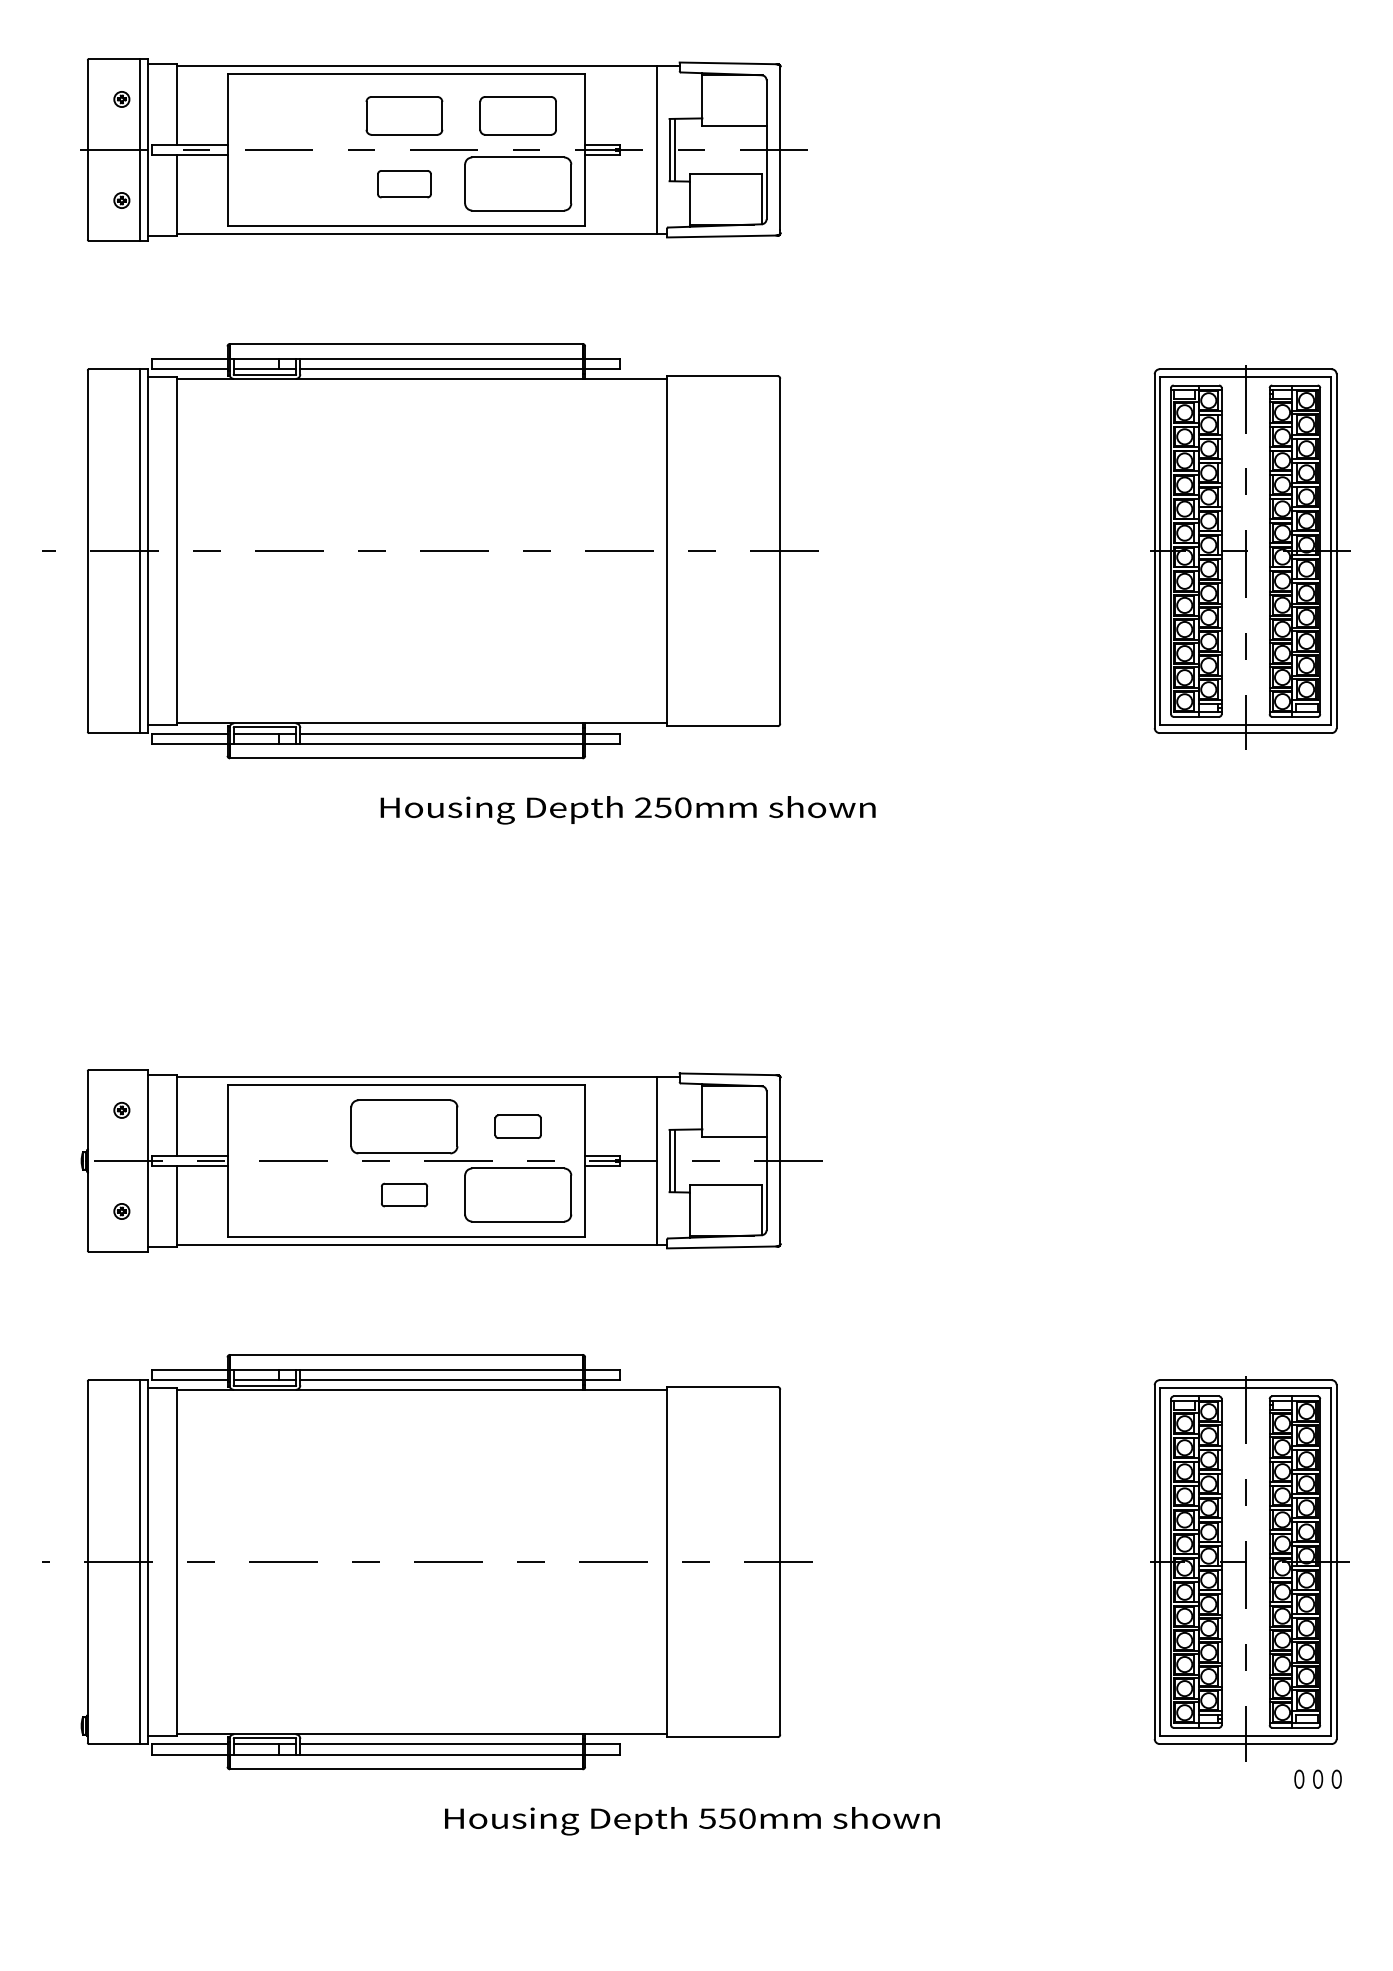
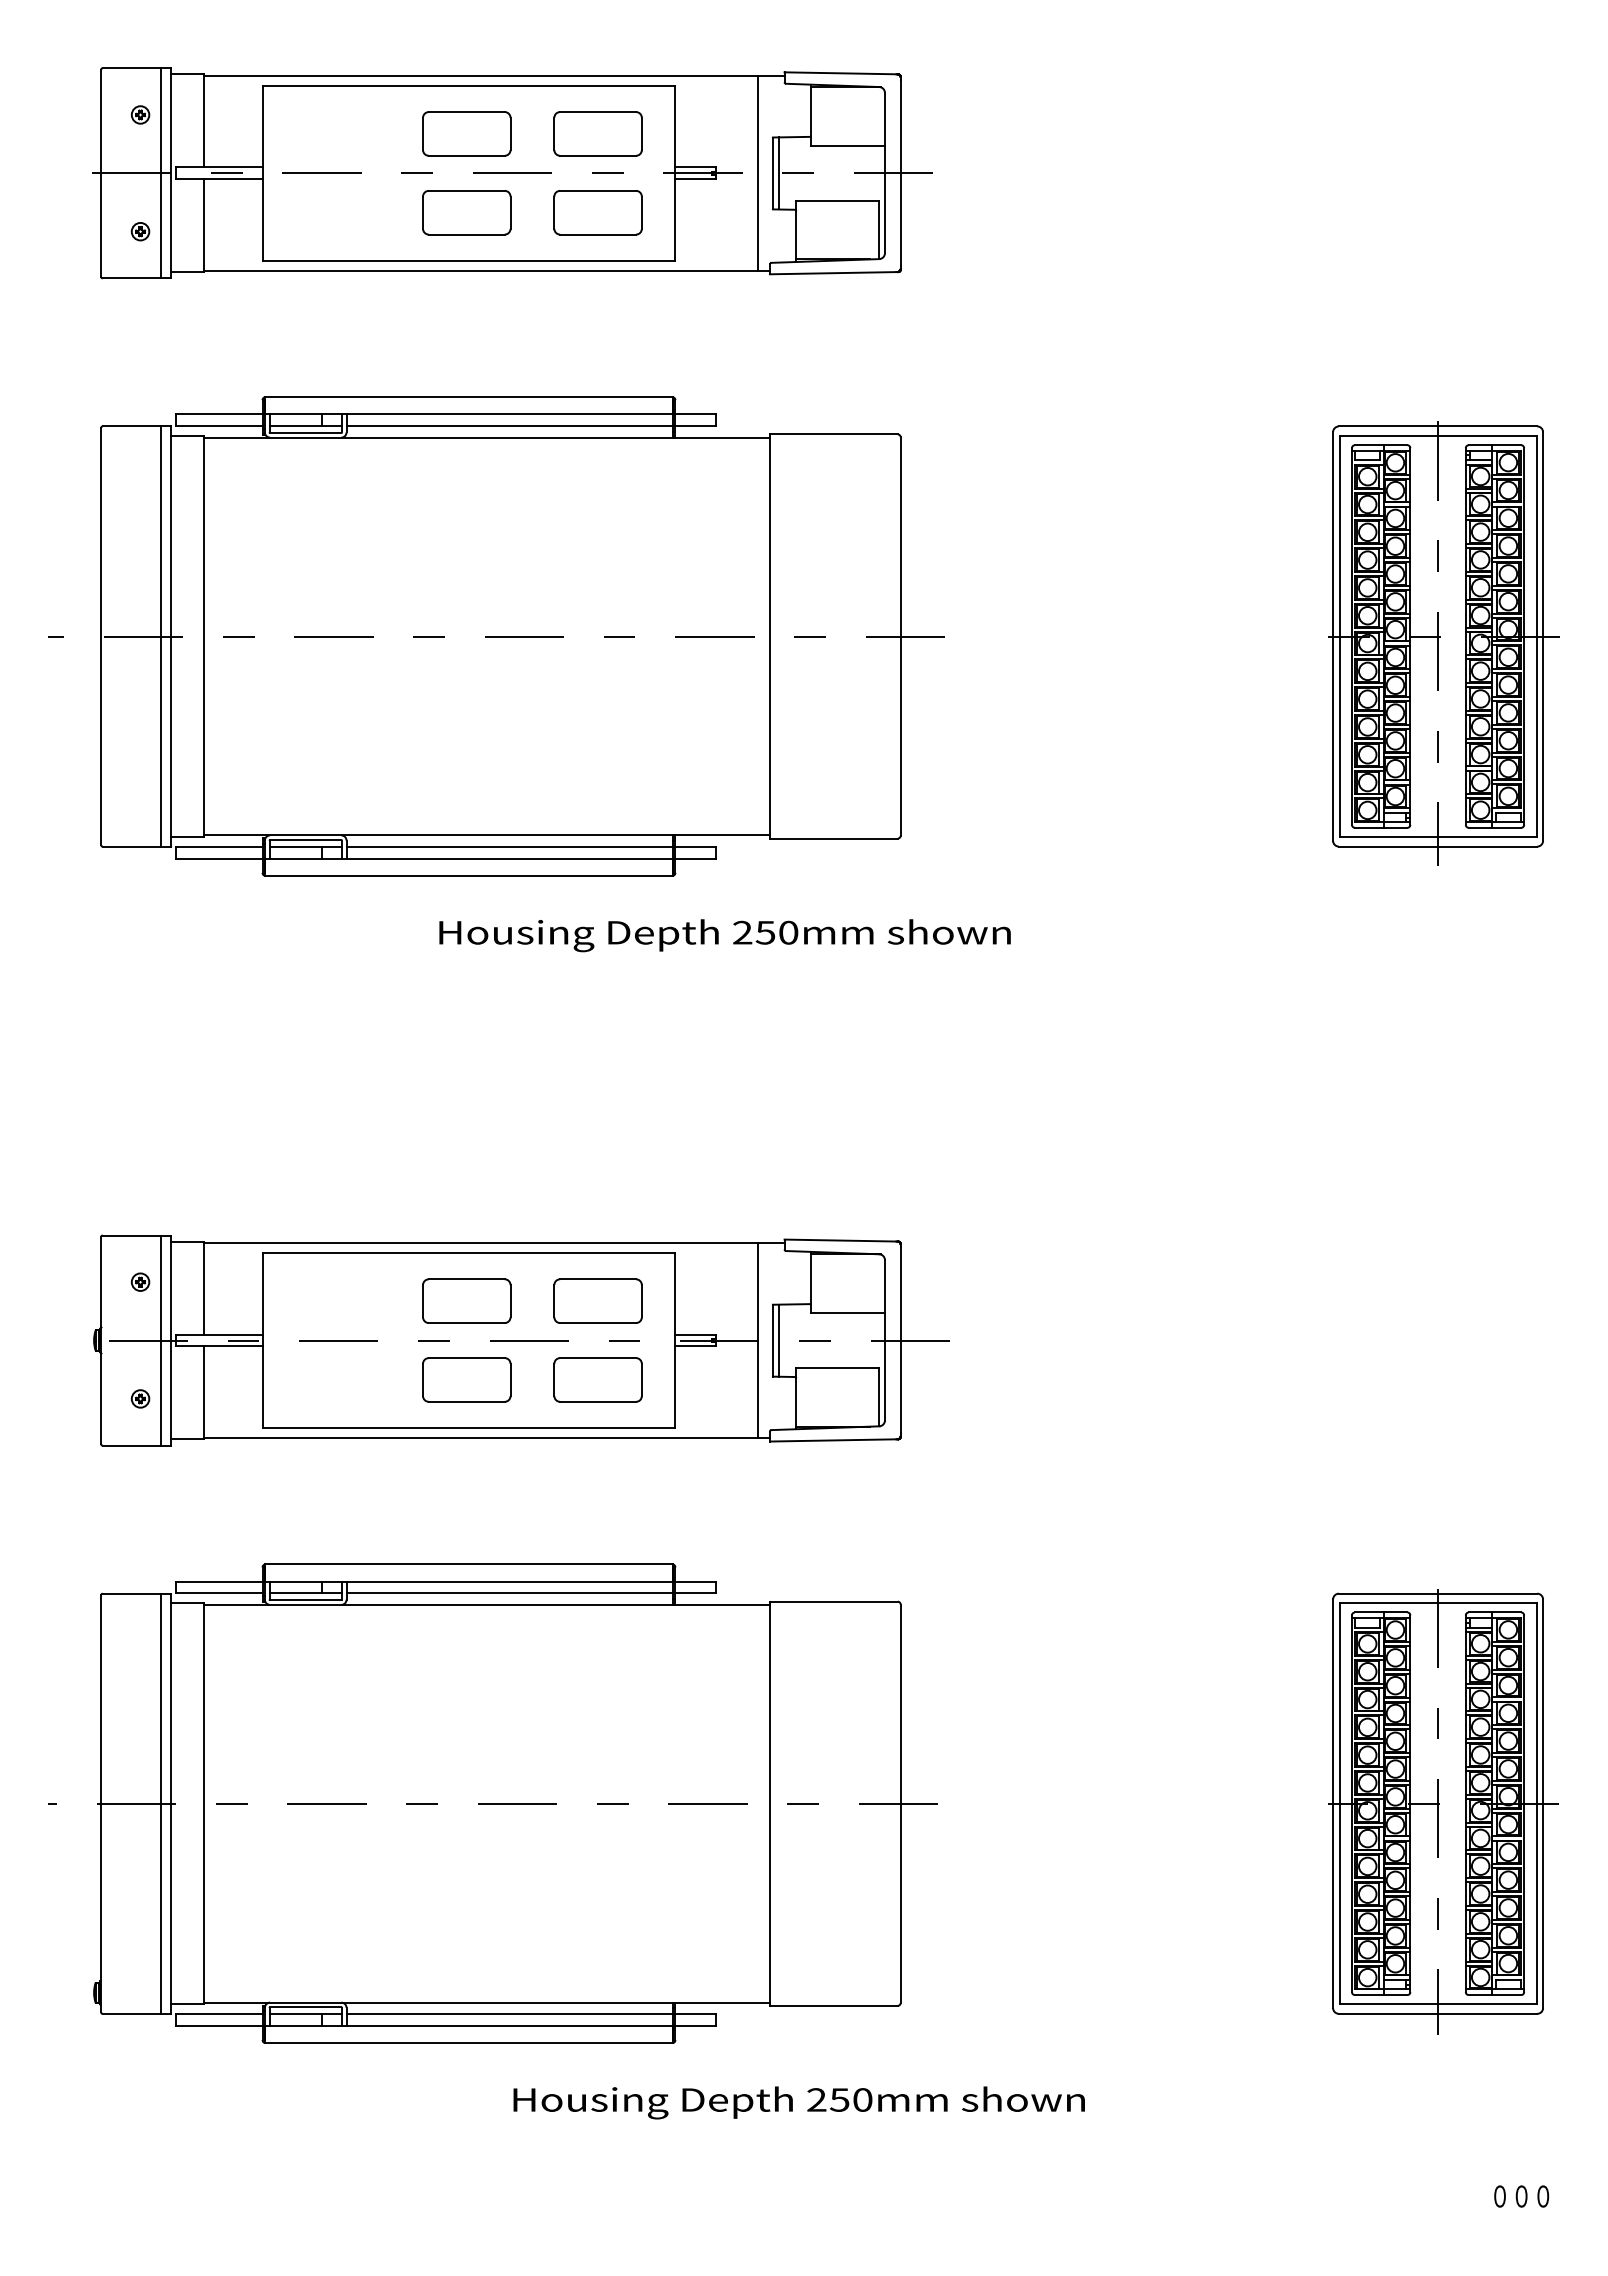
part: (404, 183) -> (466, 212), size x1.43
part: (517, 183) -> (597, 212), size x0.71
part: (404, 1126) -> (466, 1300), size x0.71
part: (517, 1126) -> (597, 1300), size x1.67
line: (139, 1160) -> (160, 1340), added
part: (404, 1194) -> (466, 1379), size x1.67
part: (517, 1194) -> (597, 1379), size x0.71
text: (1317, 1779) -> (1521, 2196), moved
text: (707, 1818) -> (816, 2099), 550mm -> 250mm

